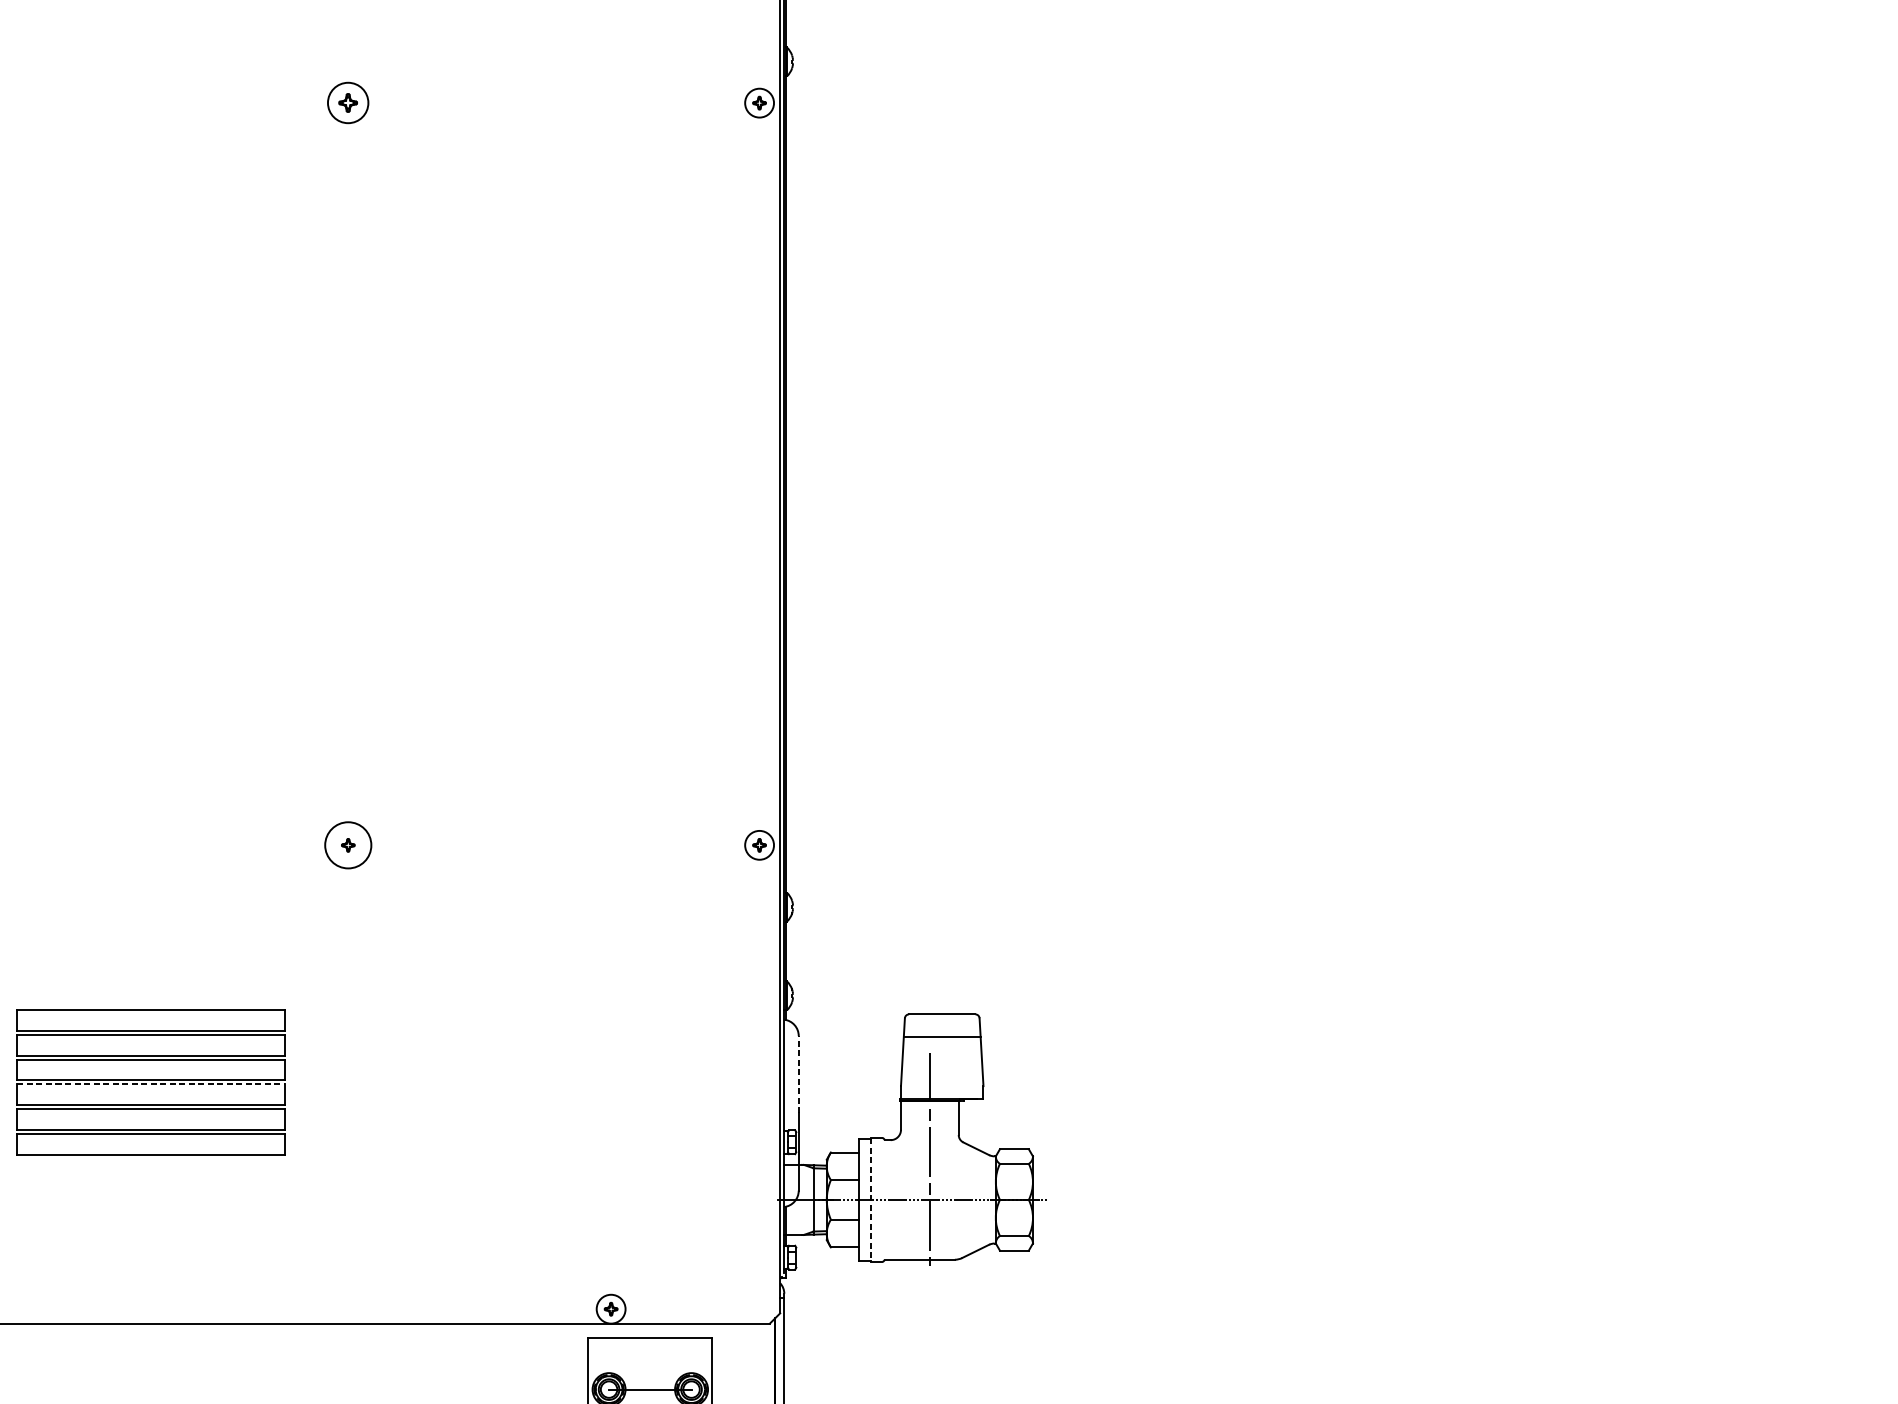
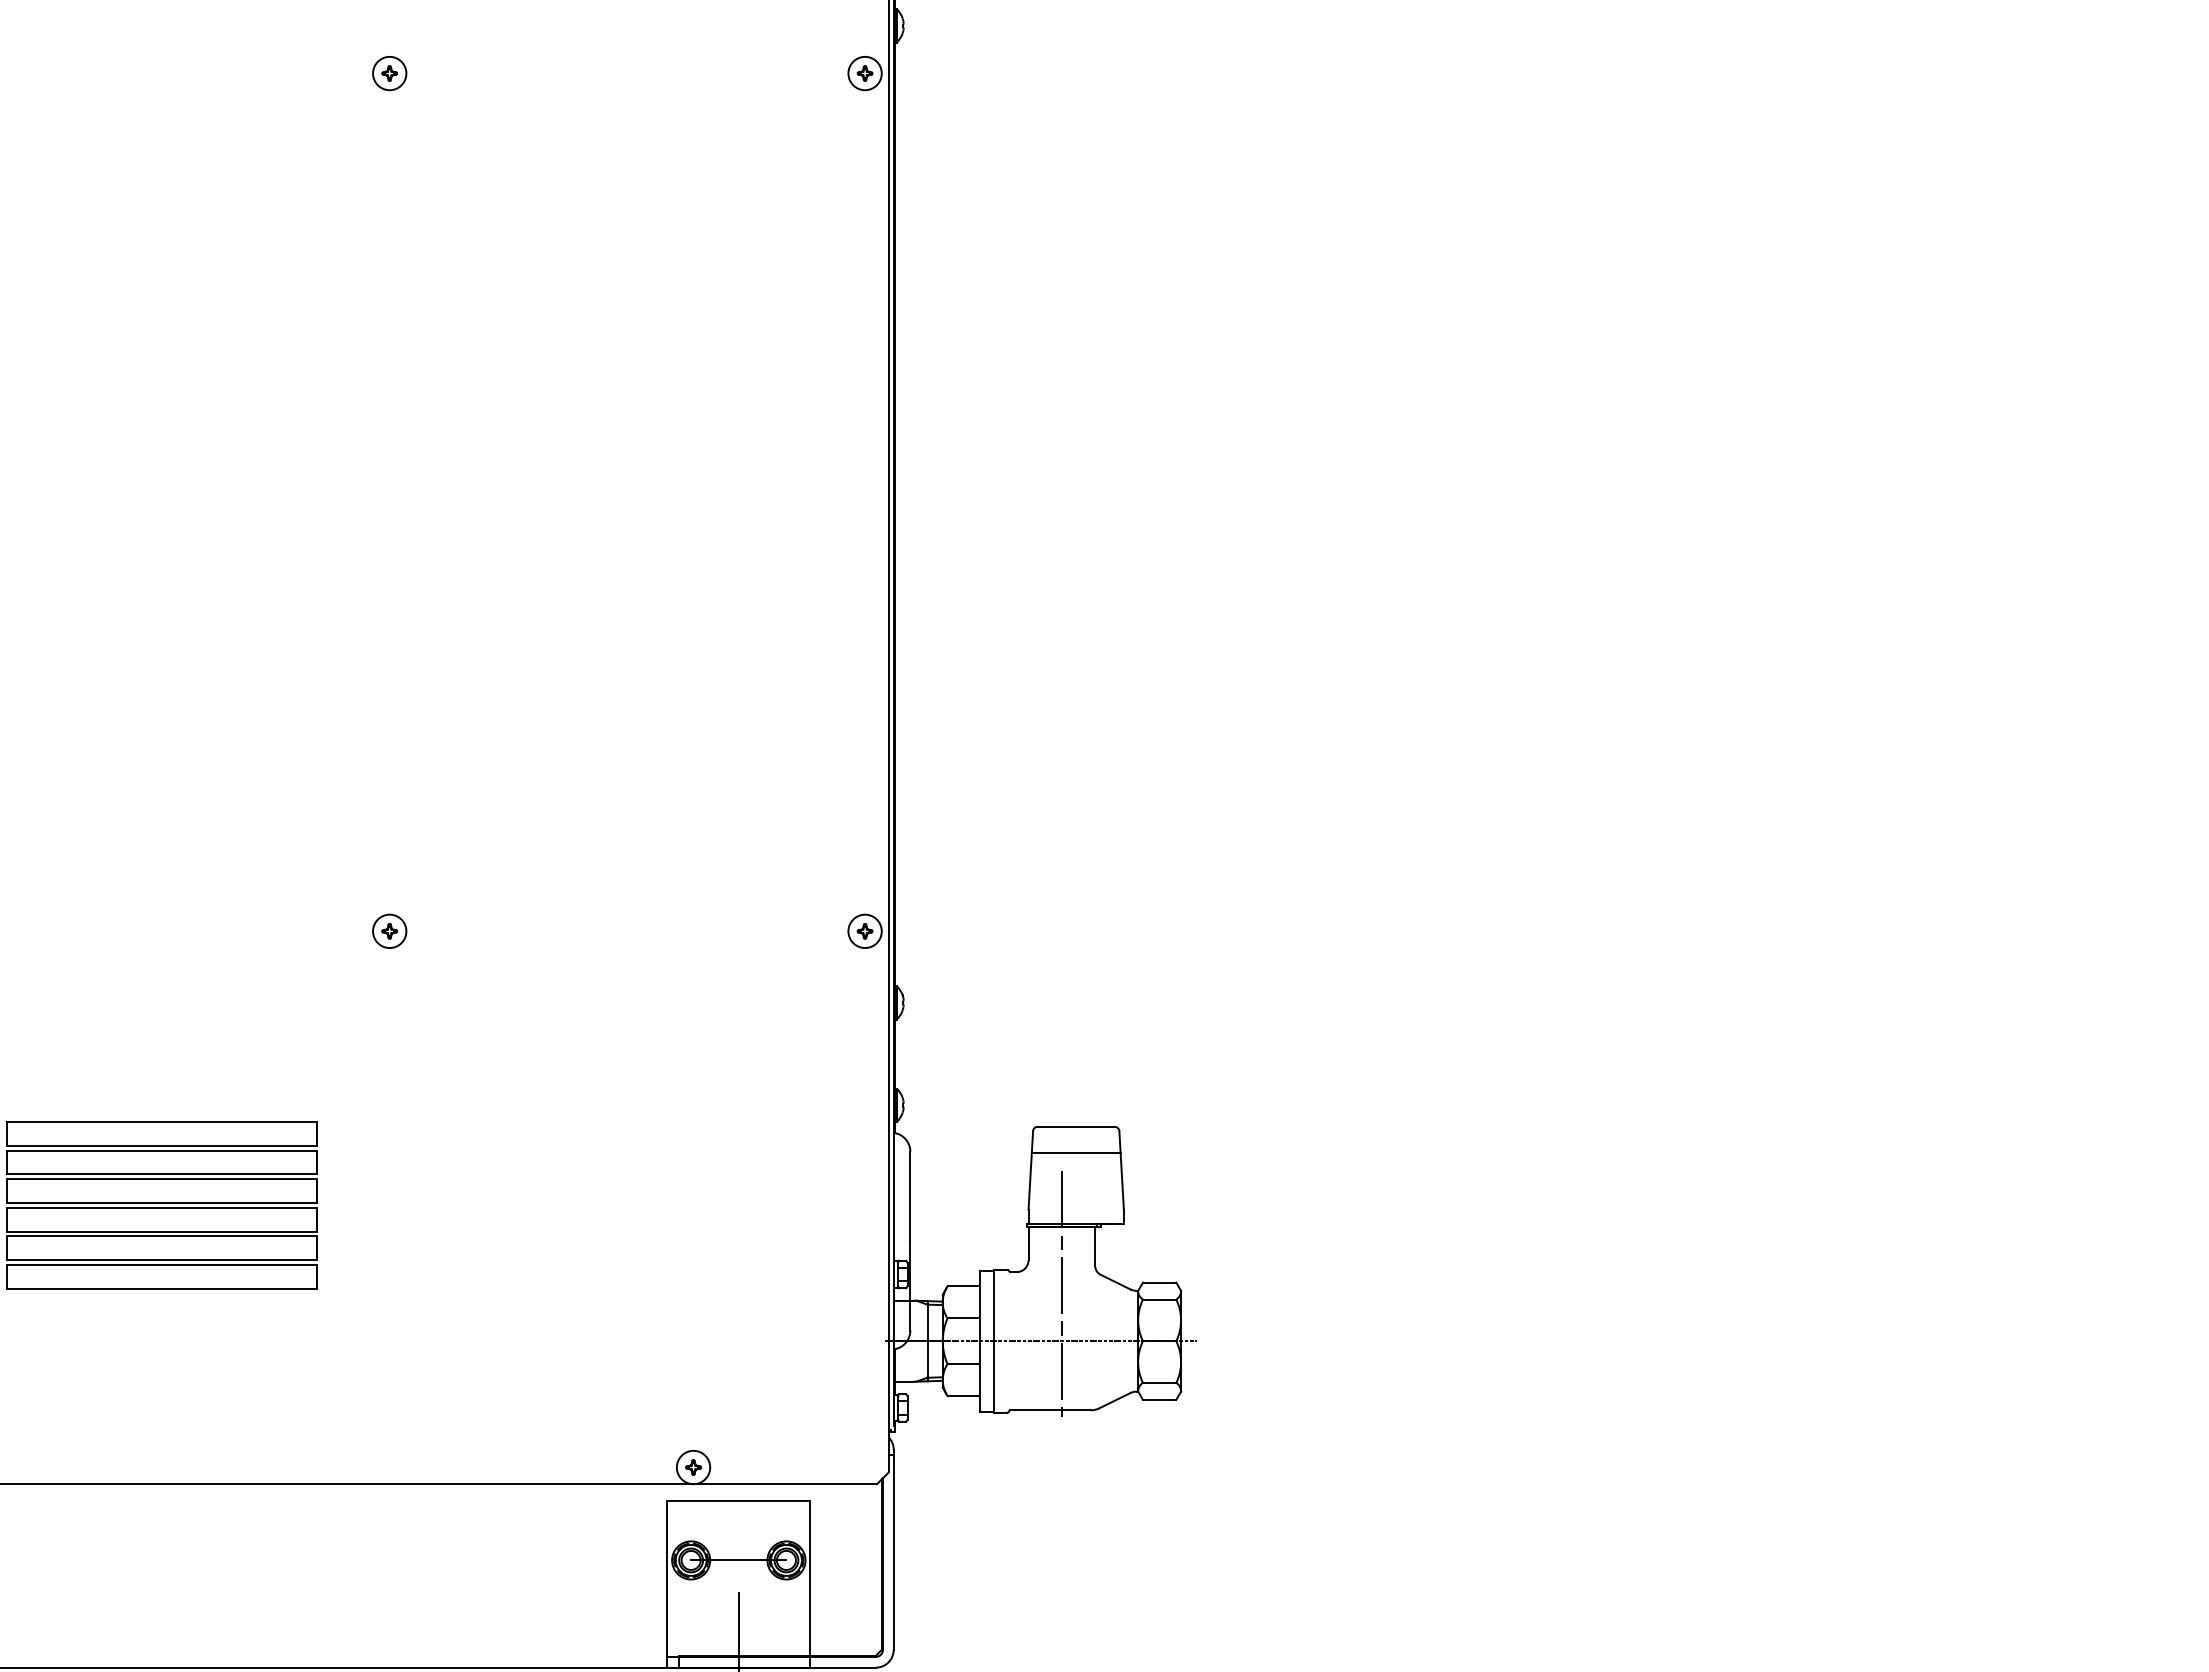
part: (348, 103) -> (389, 73), size x0.71
circle: (348, 845) -> (389, 931), size x0.62
line: (798, 1074) -> (910, 1196), dashed -> solid
line: (151, 1084) -> (162, 1207), dashed -> solid
line: (871, 1200) -> (994, 1341), dashed -> solid

